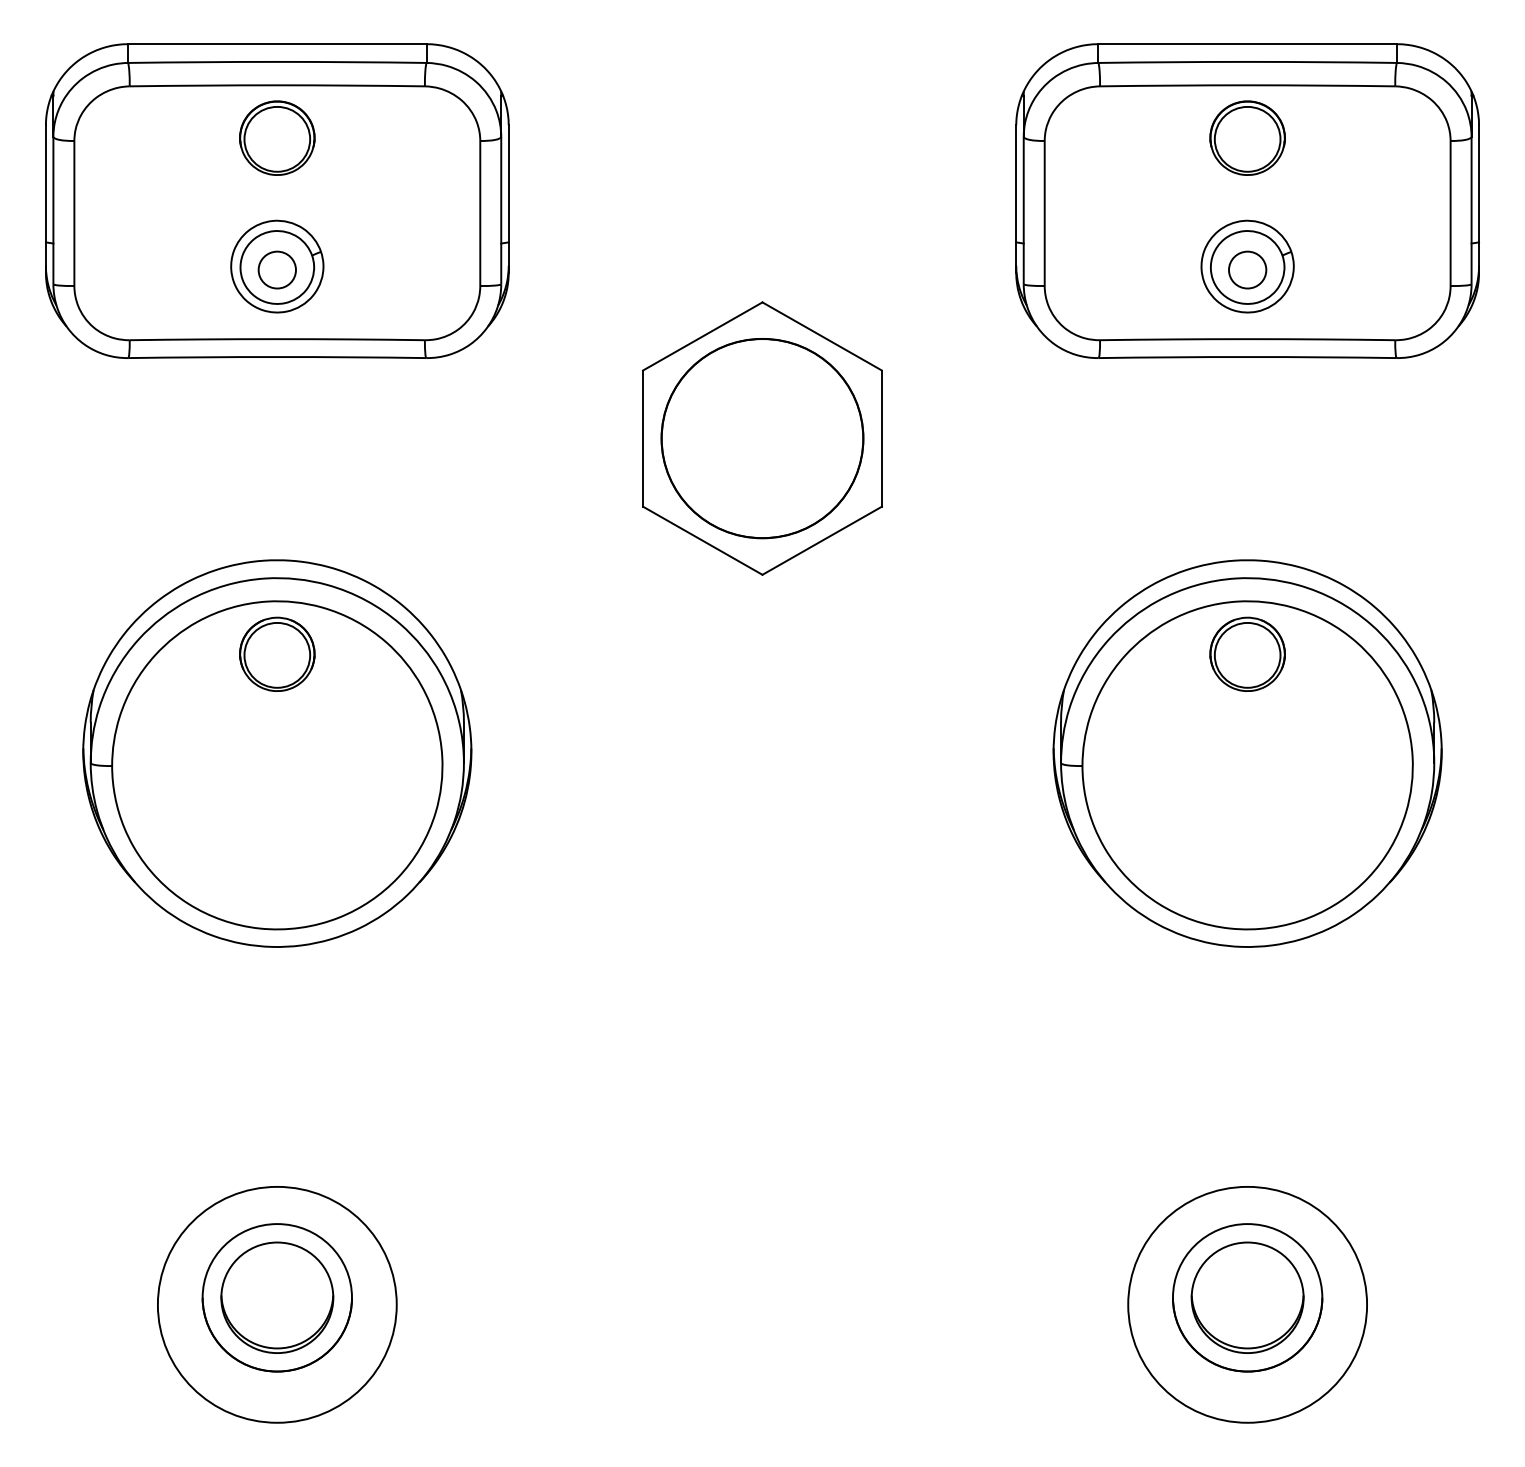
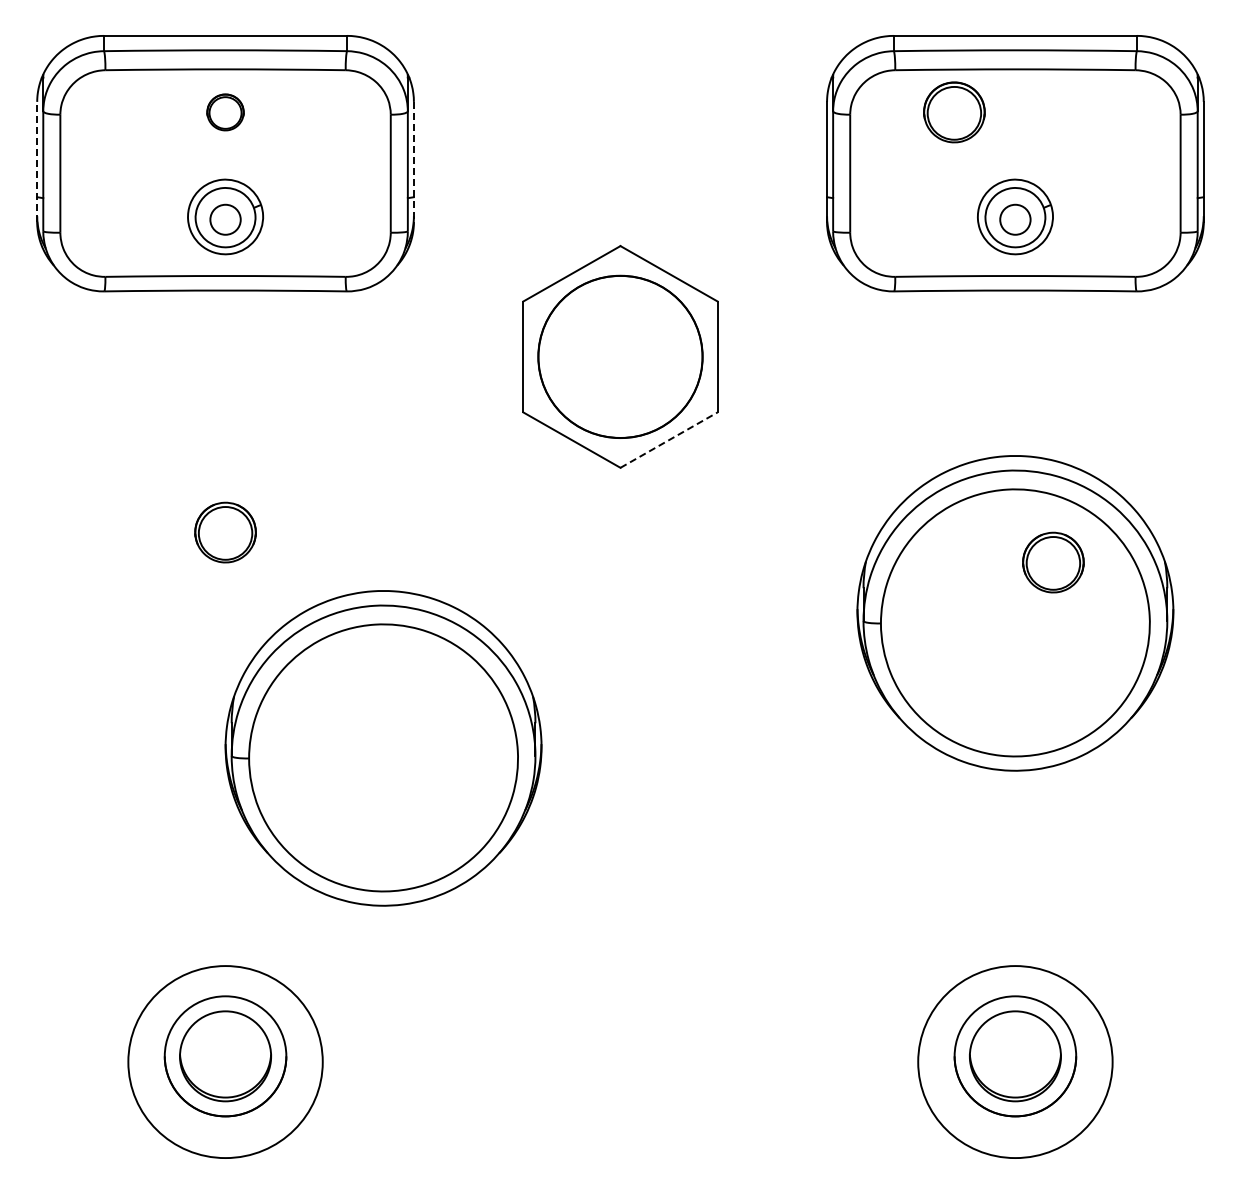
part: (277, 138) -> (225, 112), size x0.6
part: (1247, 138) -> (954, 112), moved
line: (46, 198) -> (37, 161), solid -> dashed
line: (508, 199) -> (413, 162), solid -> dashed
line: (822, 541) -> (669, 440), solid -> dashed
part: (1247, 654) -> (1053, 562), moved
part: (277, 753) -> (383, 748), moved

